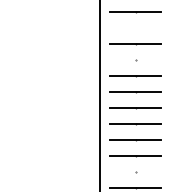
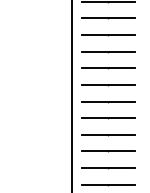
line: (135, 28) -> (108, 19), added
line: (135, 59) -> (108, 51), added
line: (135, 171) -> (108, 167), added

